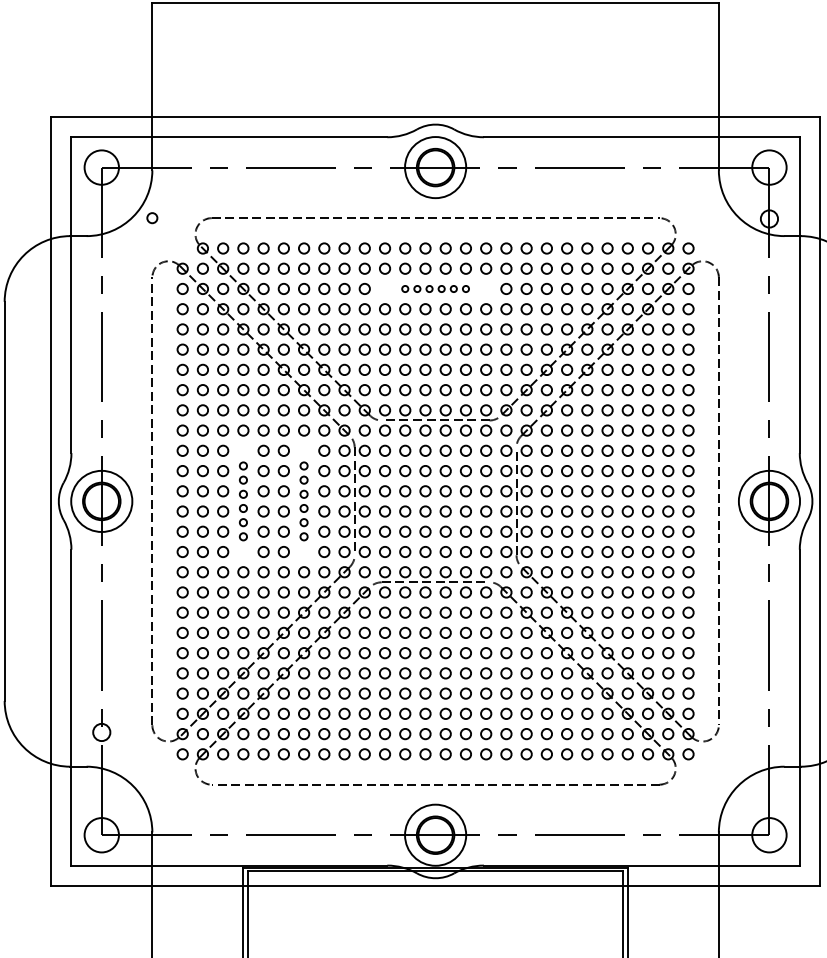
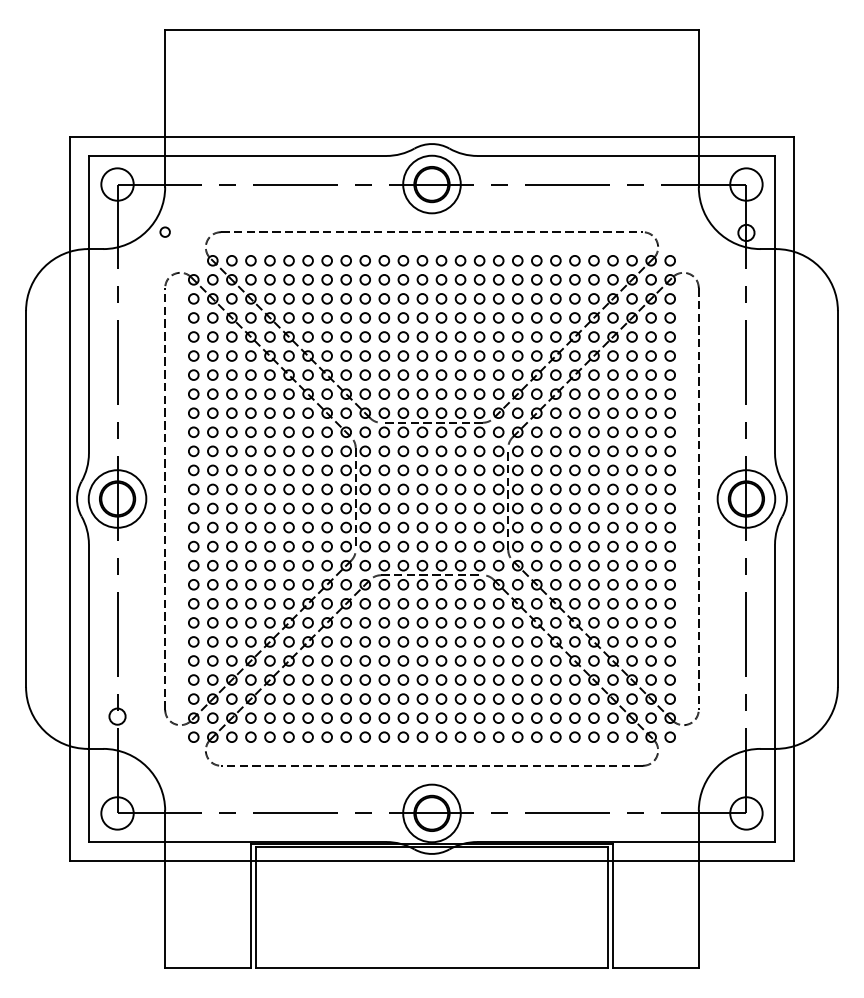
part: (435, 288) -> (431, 298), size x1.67
part: (242, 500) -> (250, 498), size x1.43
part: (303, 500) -> (307, 498), size x1.43

